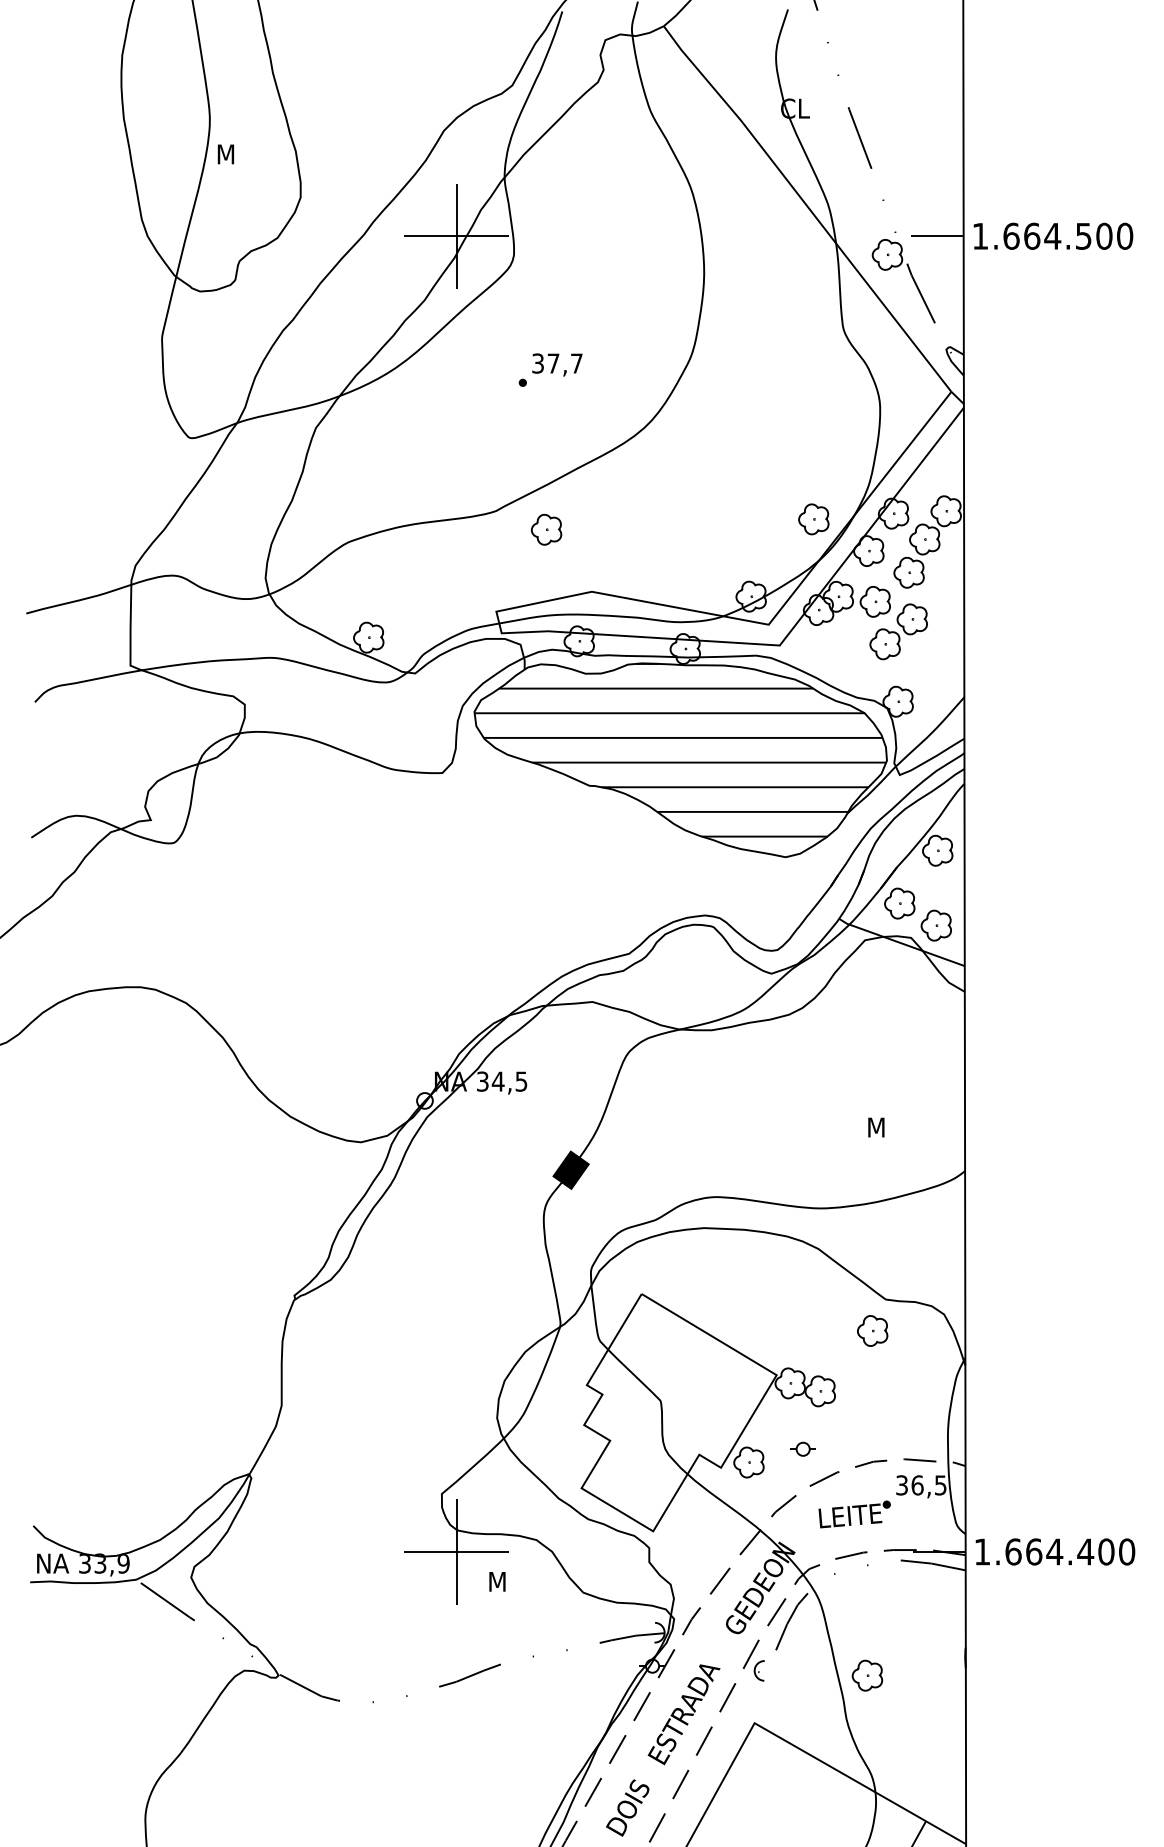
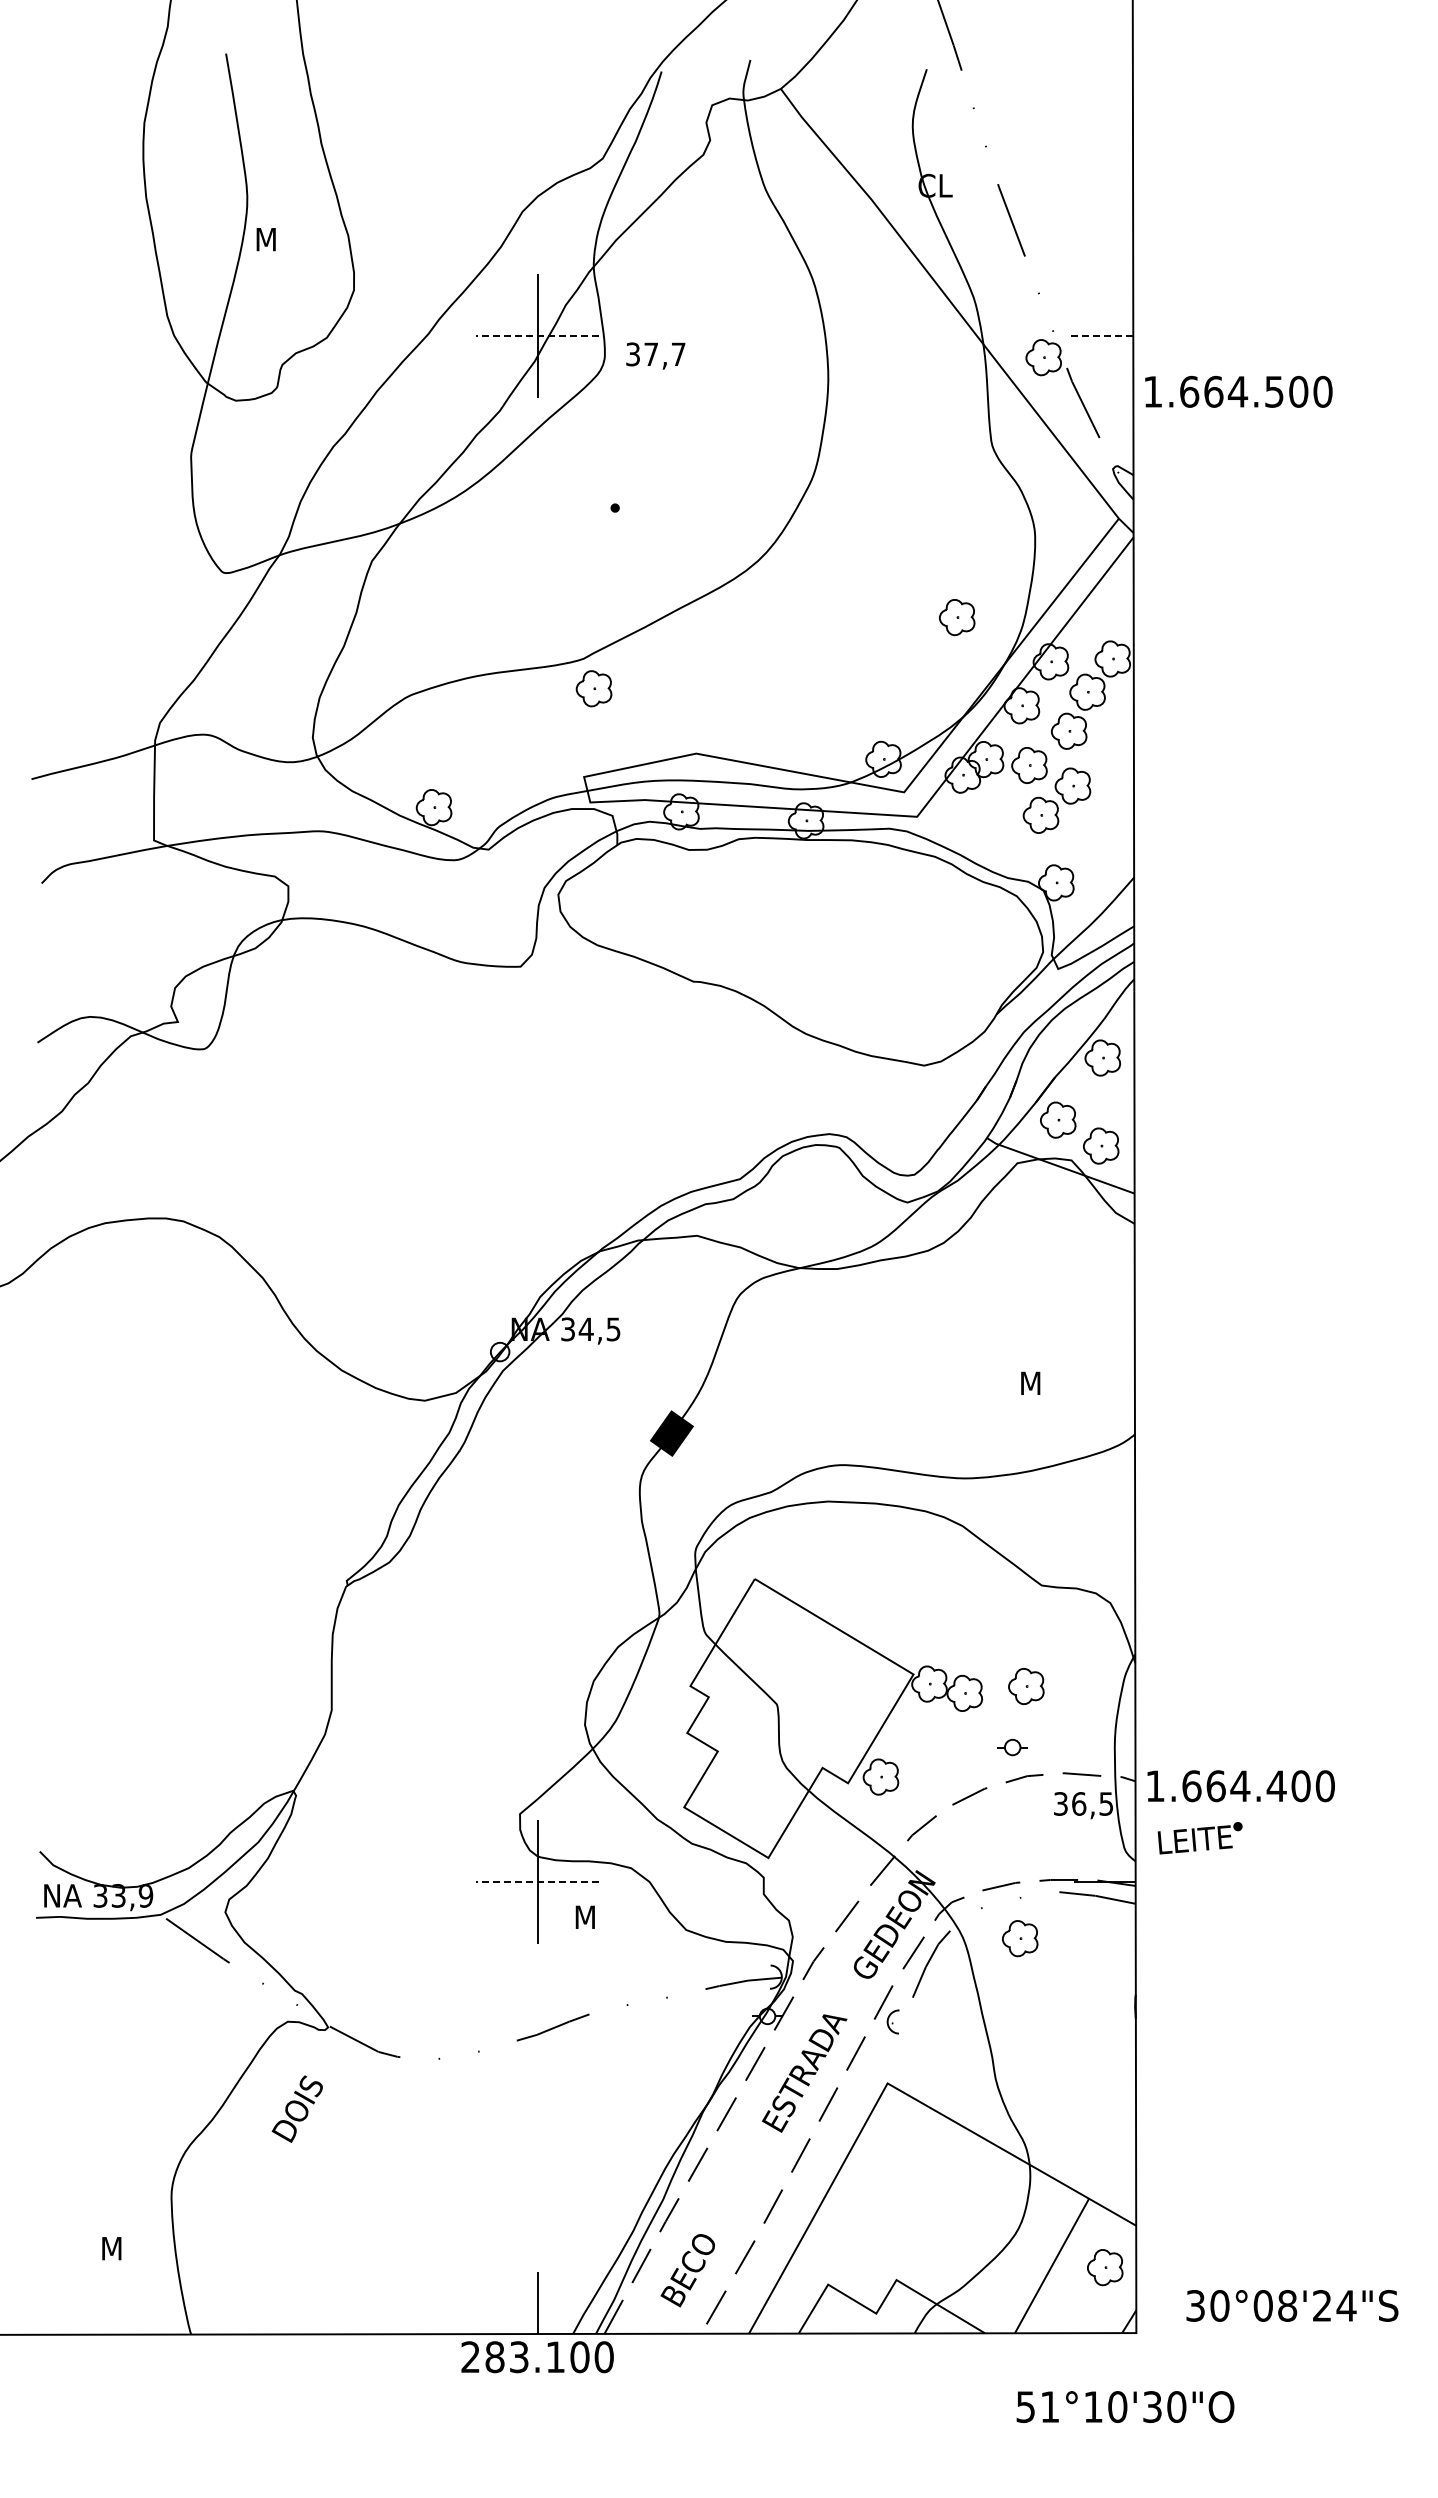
line: (456, 236) -> (537, 335), solid -> dashed
line: (937, 236) -> (1102, 335), solid -> dashed
text: (1053, 236) -> (1238, 391), moved
text: (557, 364) -> (655, 355), moved
part: (814, 519) -> (957, 617), moved
part: (546, 529) -> (593, 688), moved
hatch: (680, 749) -> (800, 939), removed
part: (872, 1331) -> (1026, 1686), moved
part: (803, 1449) -> (1012, 1747), moved
part: (854, 1514) -> (1199, 1838), moved
line: (456, 1552) -> (537, 1882), solid -> dashed
text: (1054, 1552) -> (1240, 1786), moved
part: (867, 1675) -> (1020, 1938), moved
text: (626, 1807) -> (296, 2108), moved

